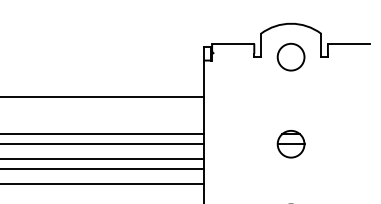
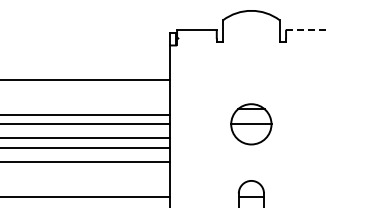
line: (348, 43) -> (305, 29), solid -> dashed
circle: (291, 56) -> (251, 41), removed
part: (291, 143) -> (251, 123), size x1.6

